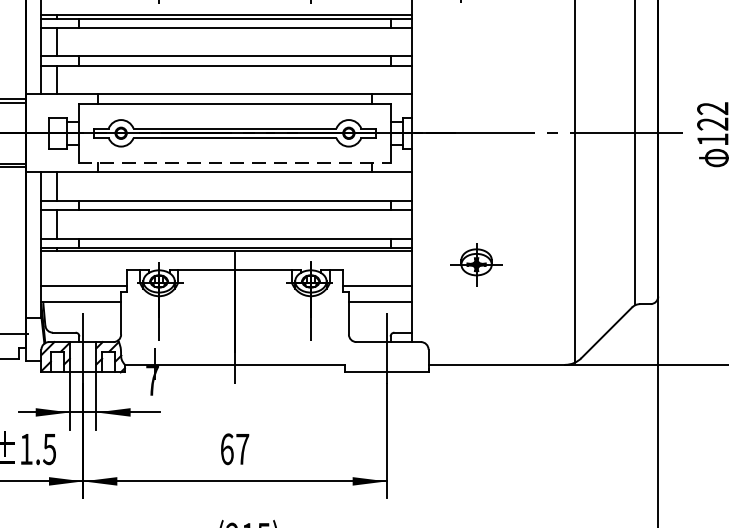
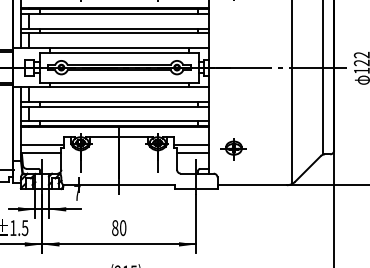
line: (235, 162) -> (119, 82), dashed -> solid
part: (475, 264) -> (233, 149), moved
text: (235, 450) -> (119, 228), 67 -> 80

